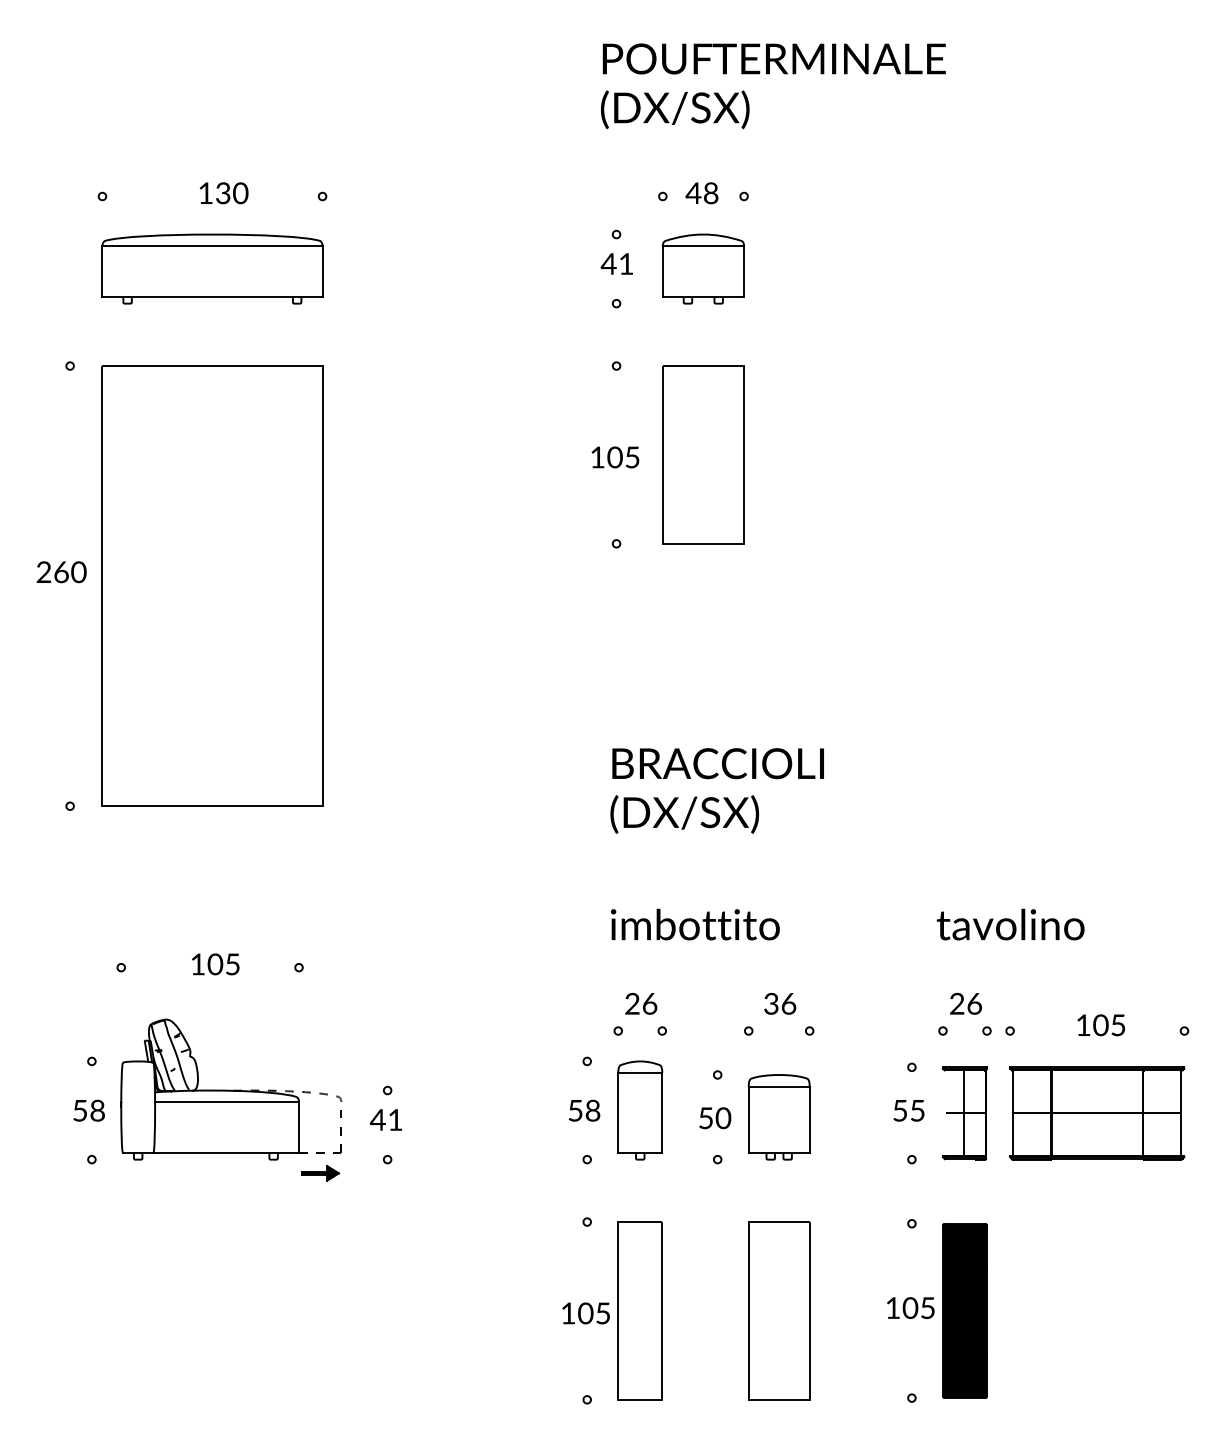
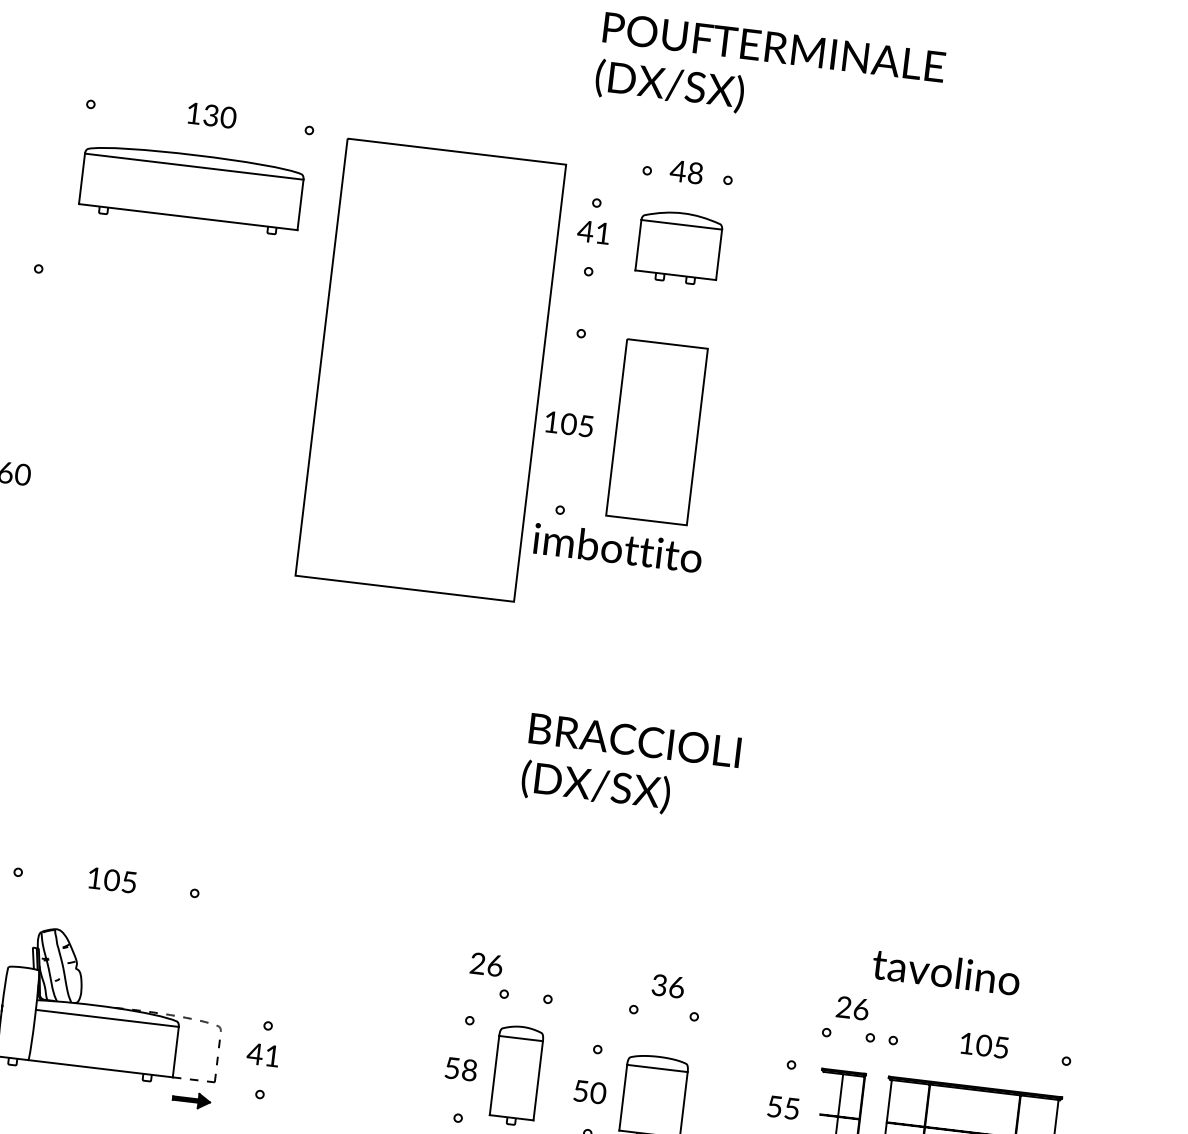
part: (212, 585) -> (430, 369), moved
text: (695, 924) -> (618, 547), moved
text: (1010, 924) -> (946, 971), moved
text: (641, 1003) -> (486, 964), moved

